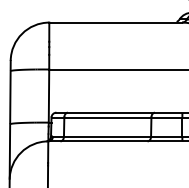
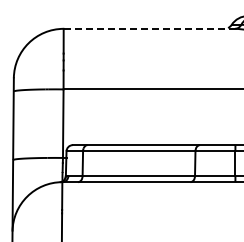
line: (115, 22) -> (149, 28), solid -> dashed

